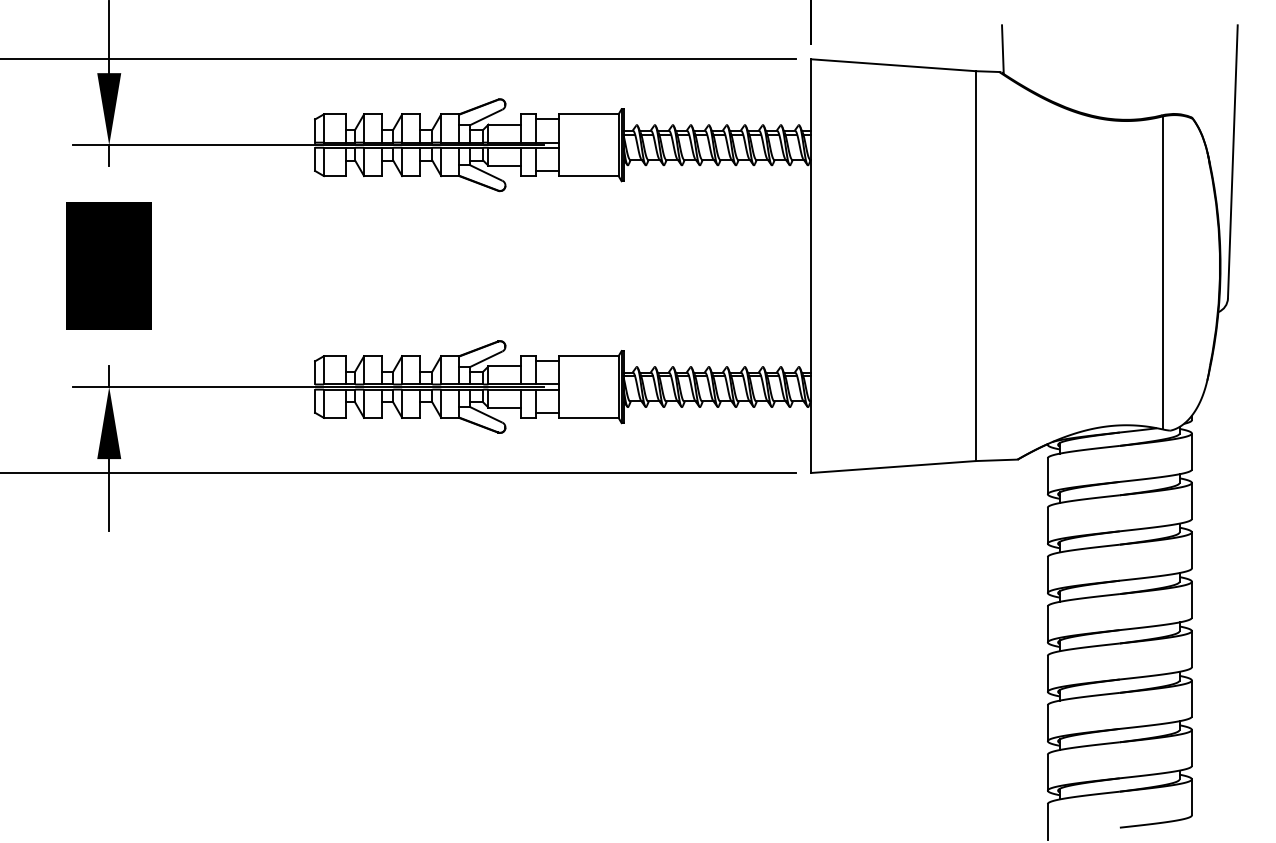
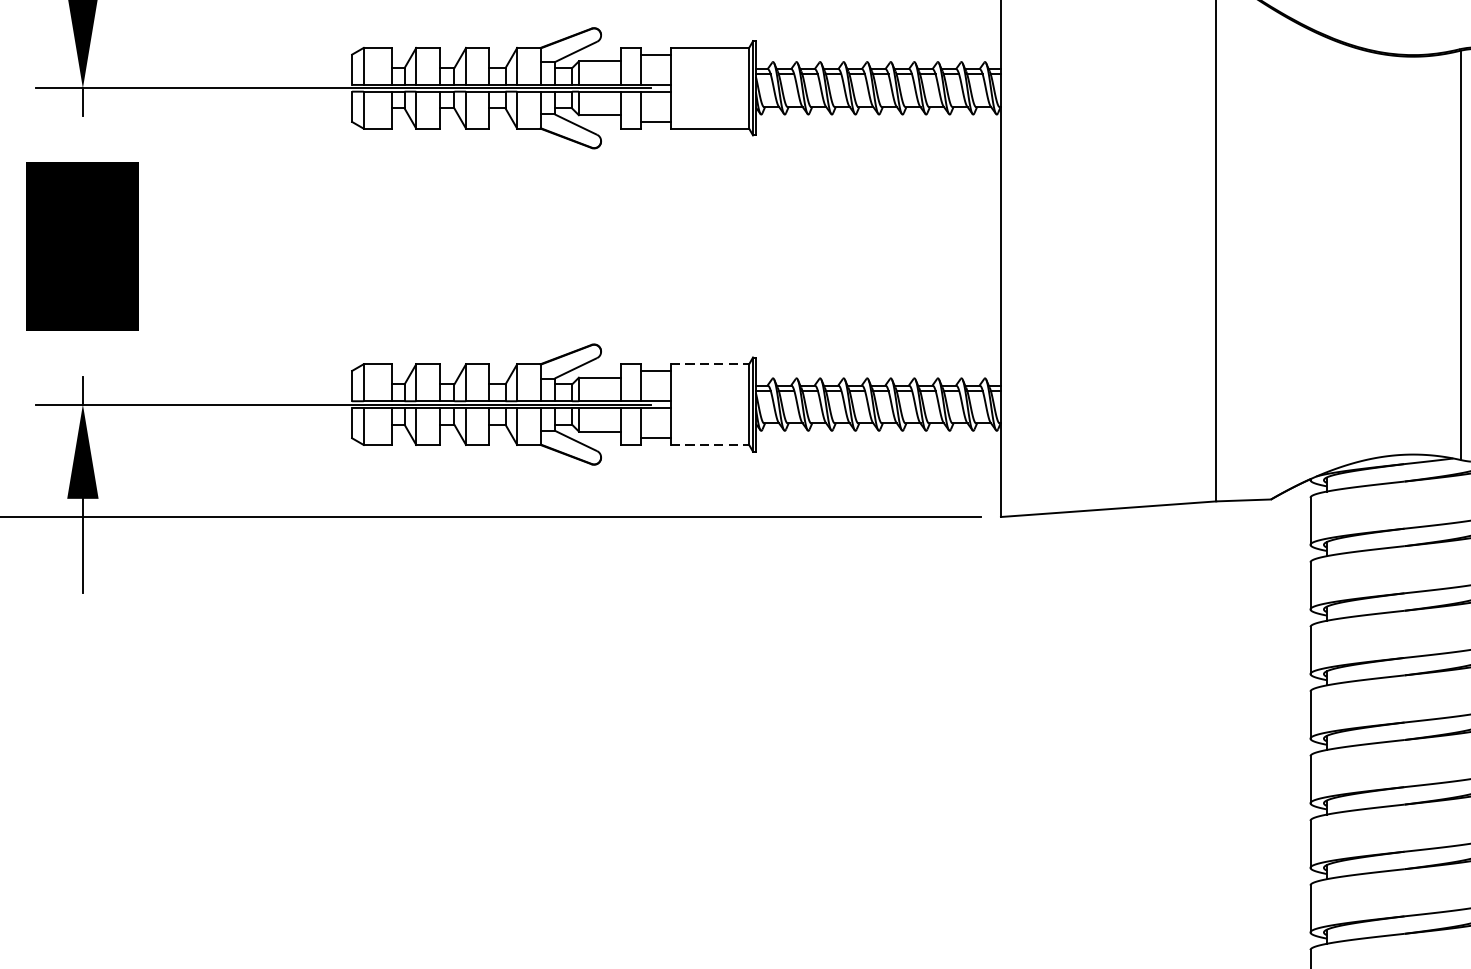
line: (588, 356) -> (709, 364), solid -> dashed
line: (588, 417) -> (709, 444), solid -> dashed

